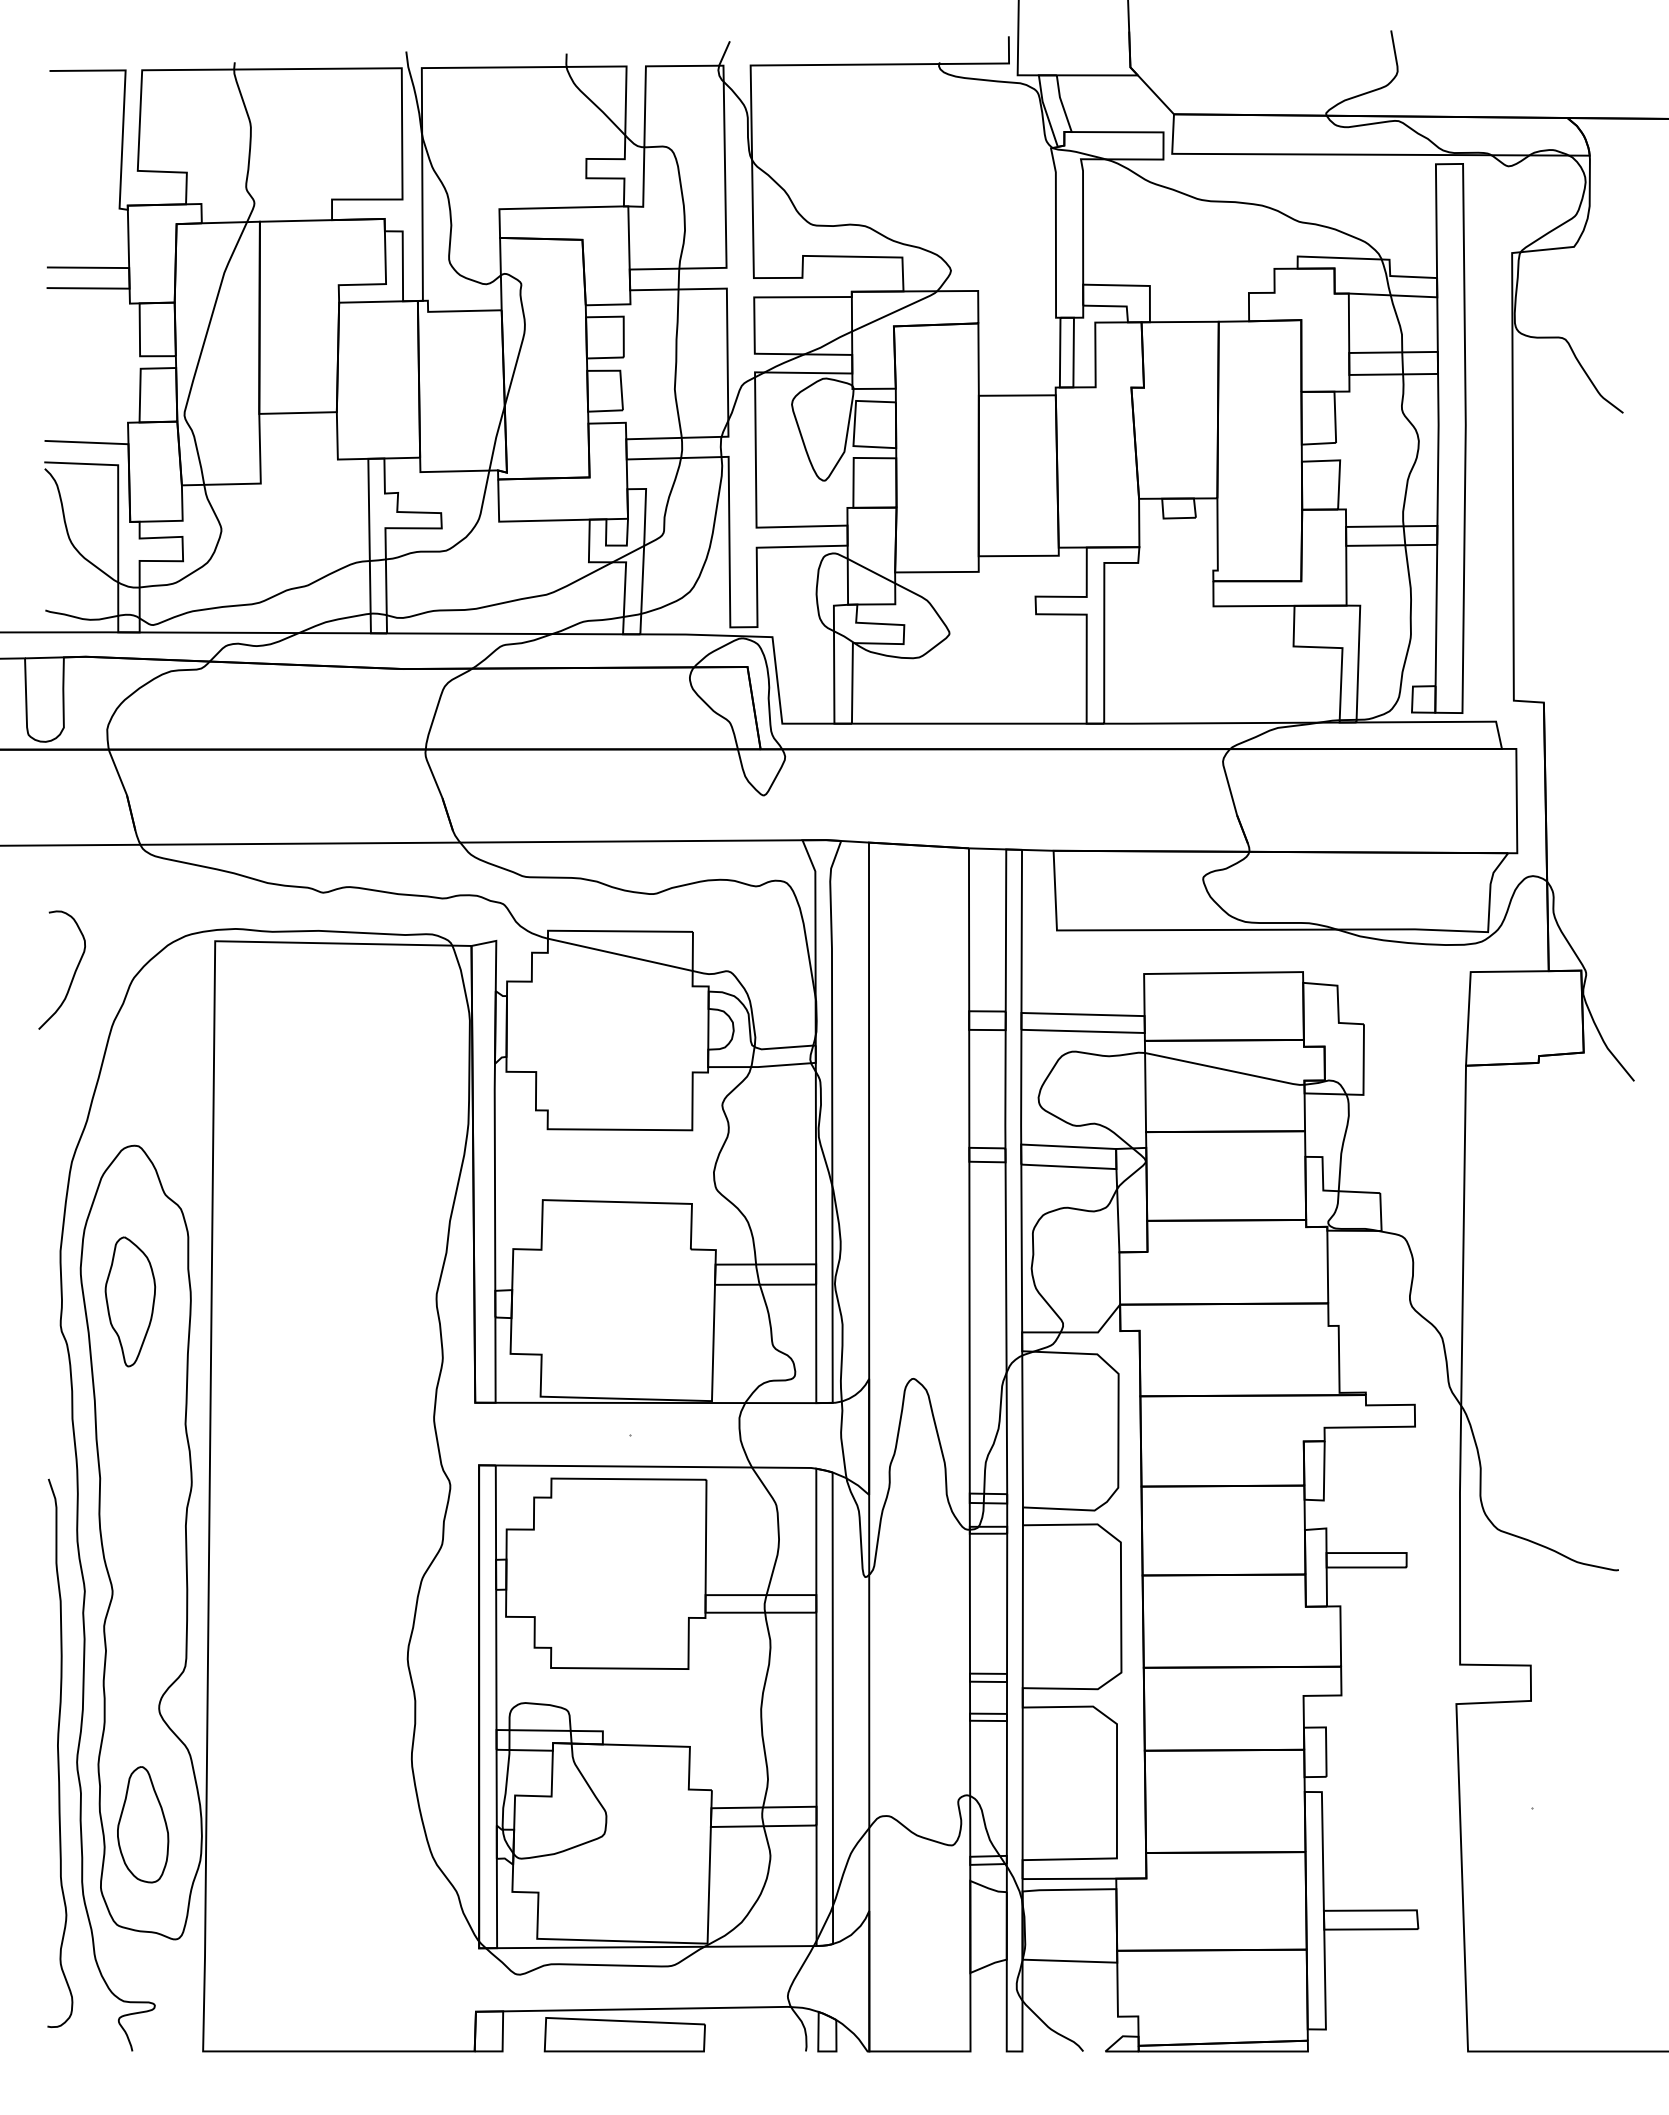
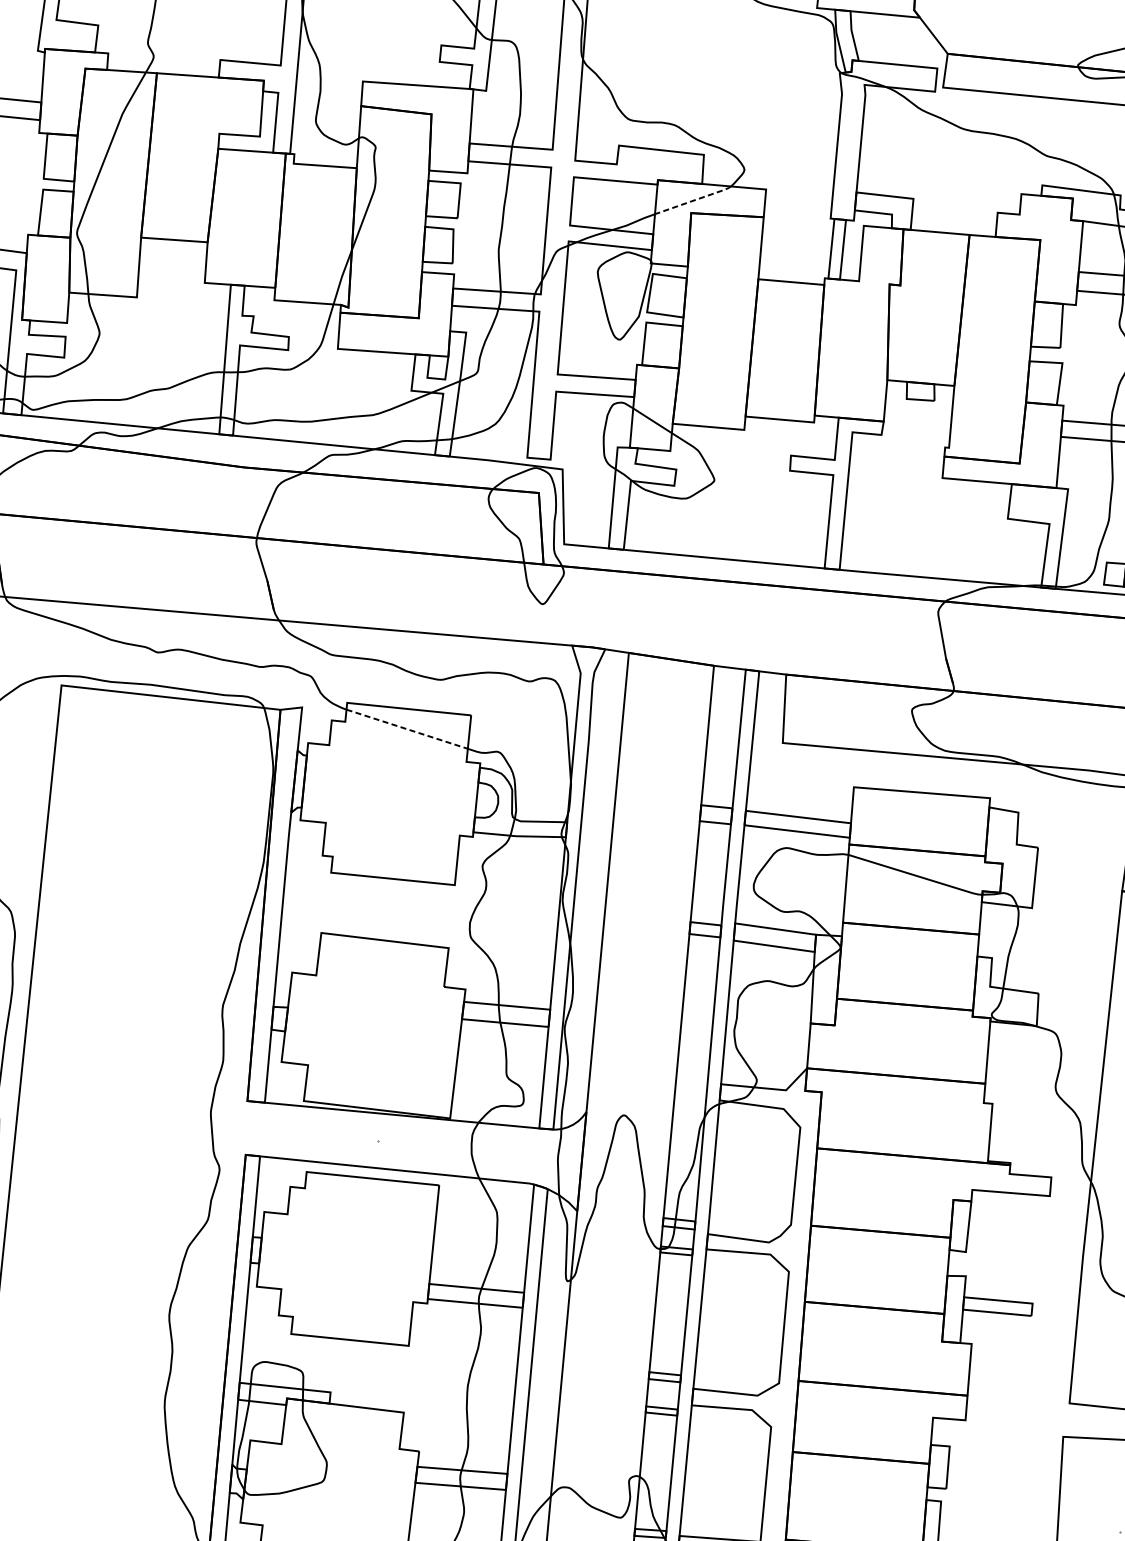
line: (896, 311) -> (694, 200), solid -> dashed
line: (620, 954) -> (407, 728), solid -> dashed

